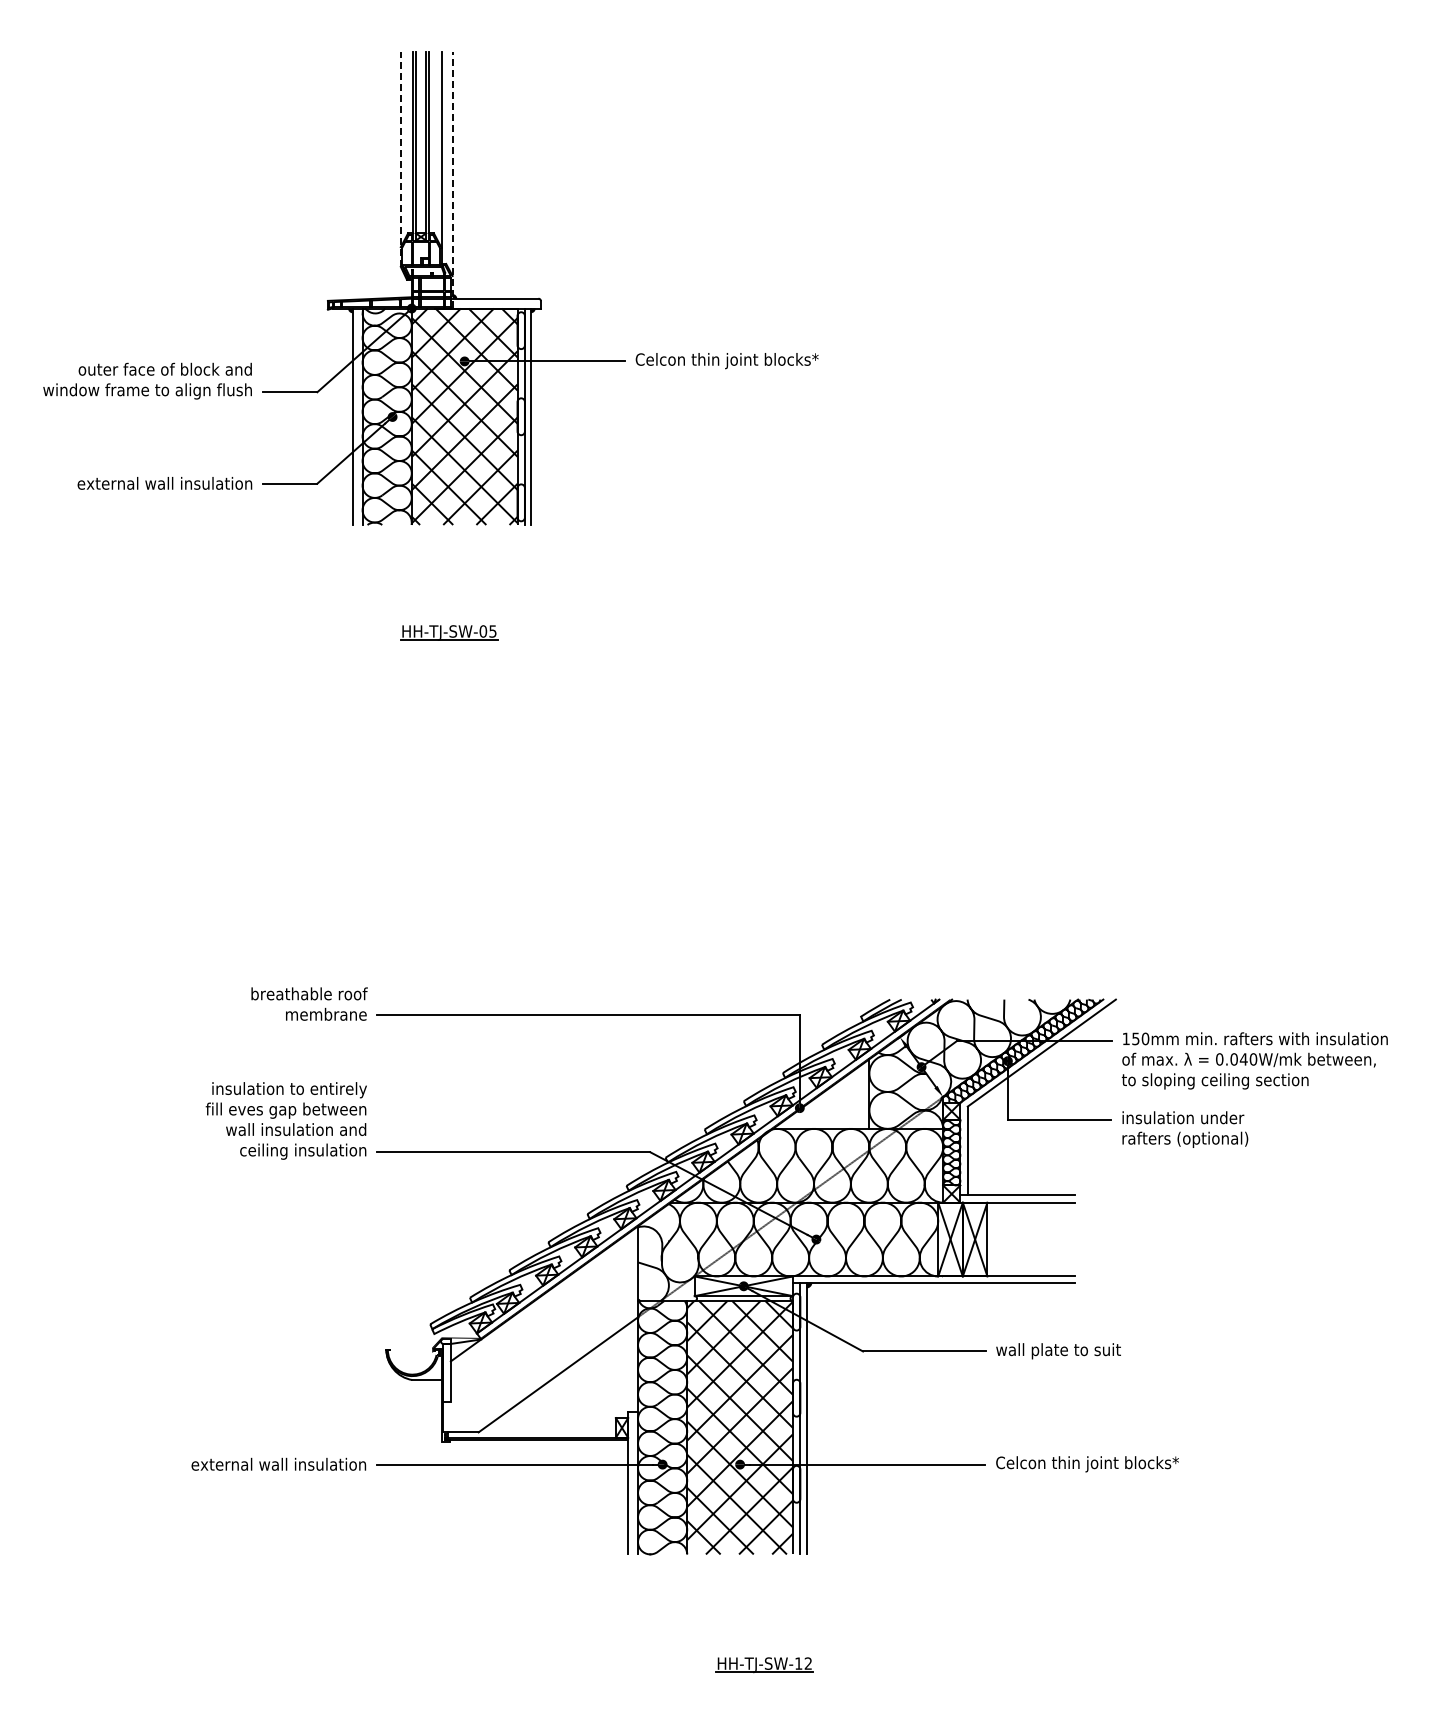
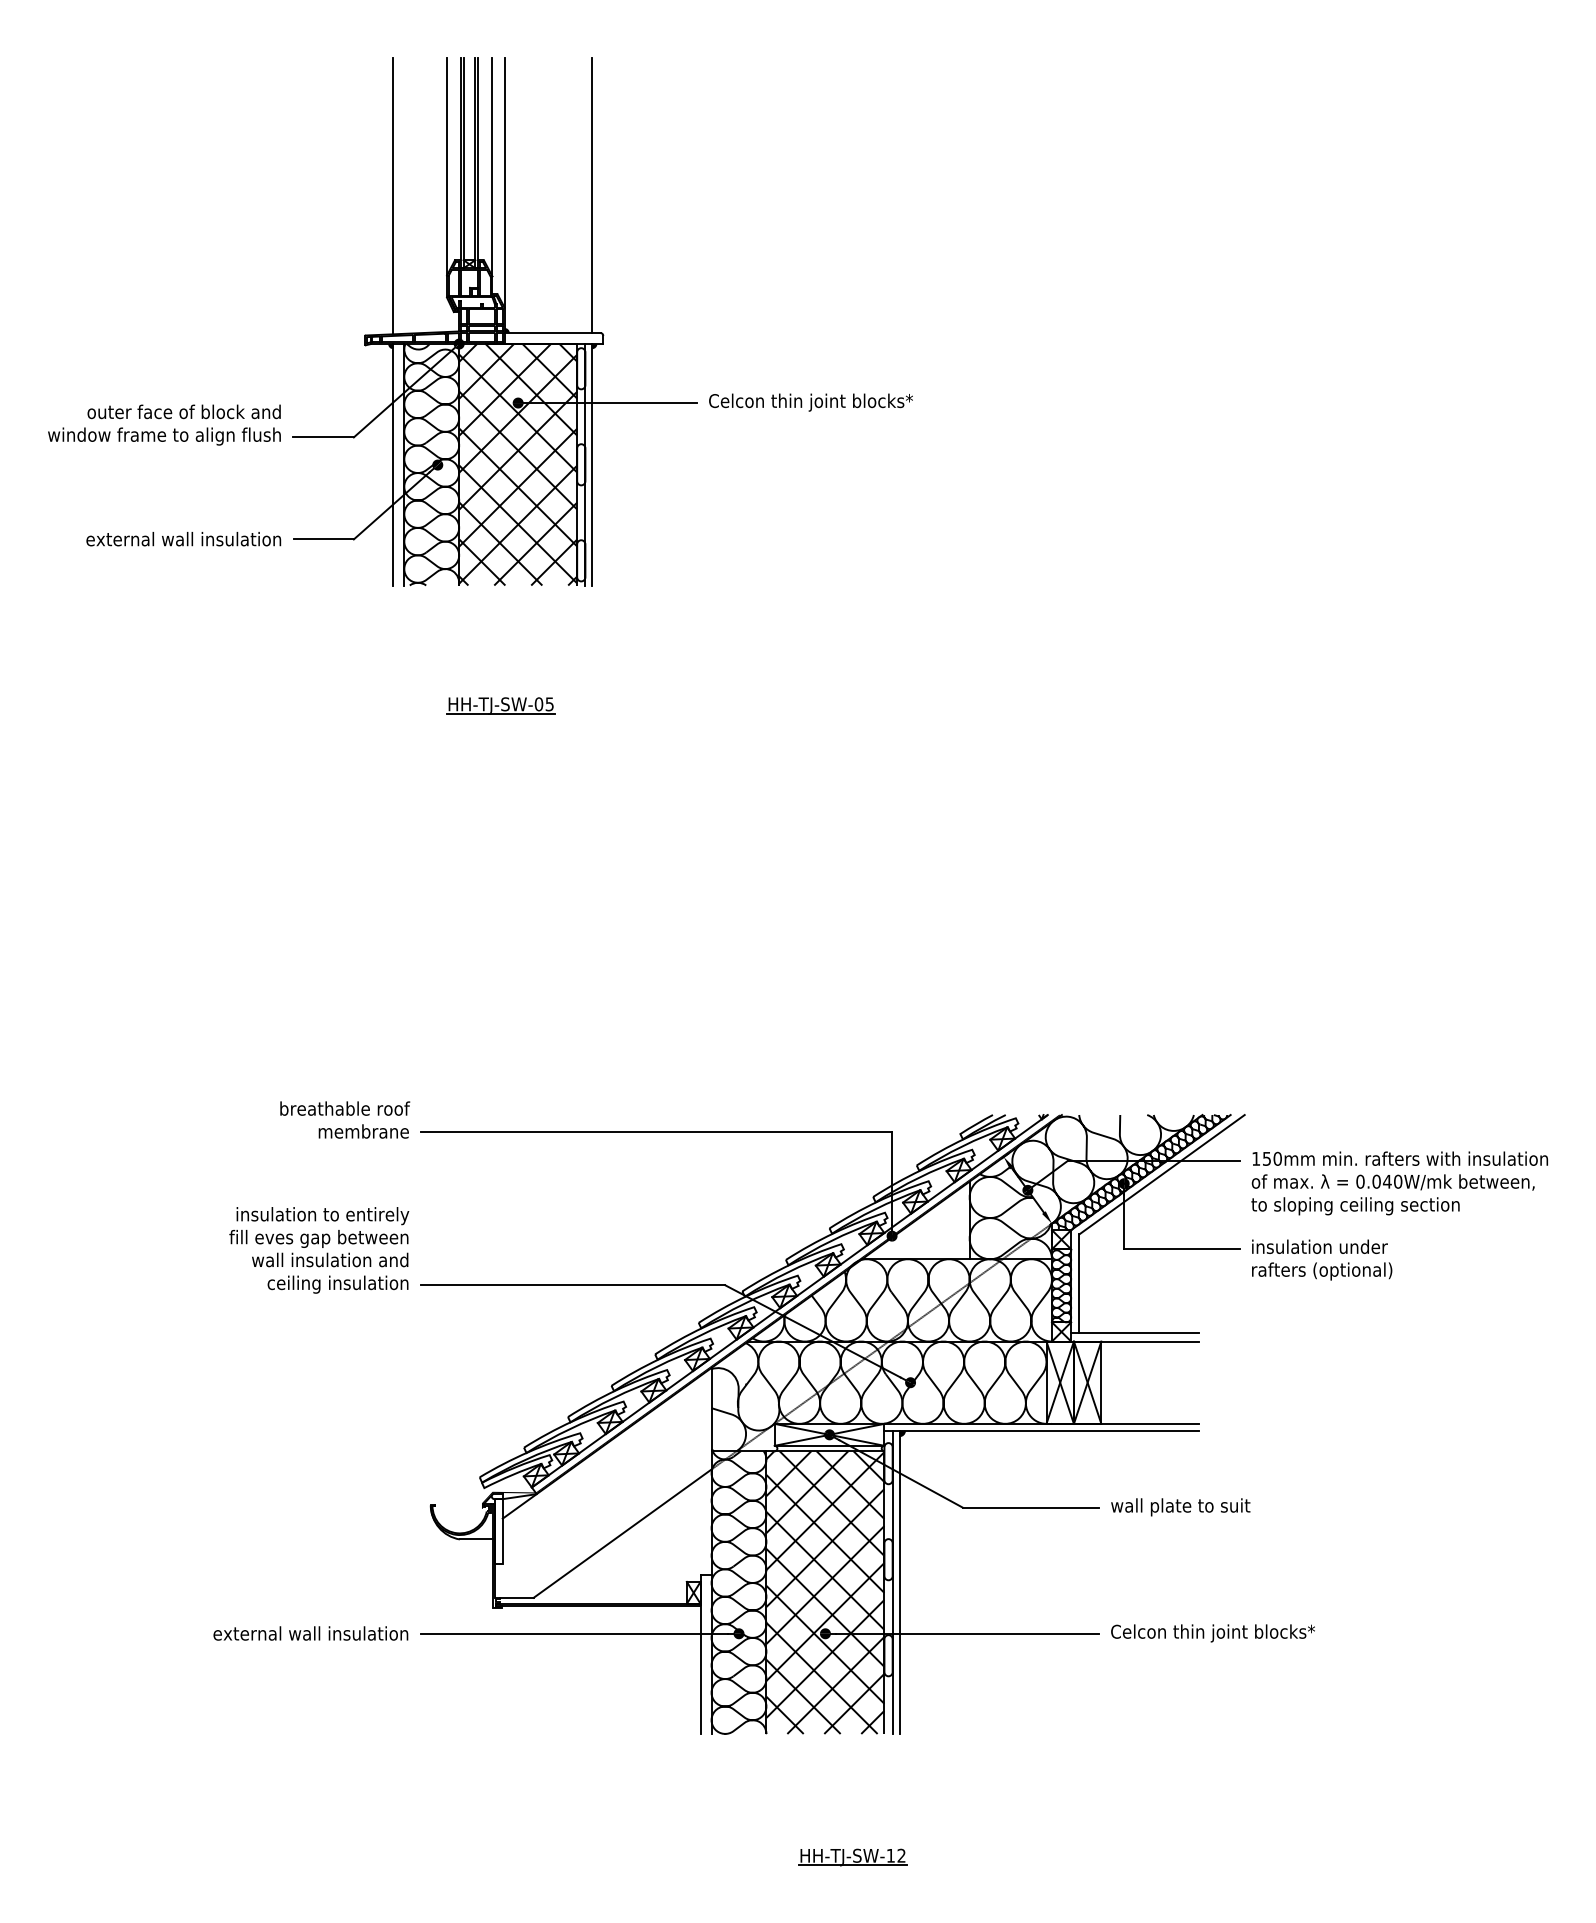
line: (400, 158) -> (446, 176), dashed -> solid
line: (531, 174) -> (592, 194), added
line: (352, 175) -> (393, 195), added
line: (452, 179) -> (504, 200), dashed -> solid

